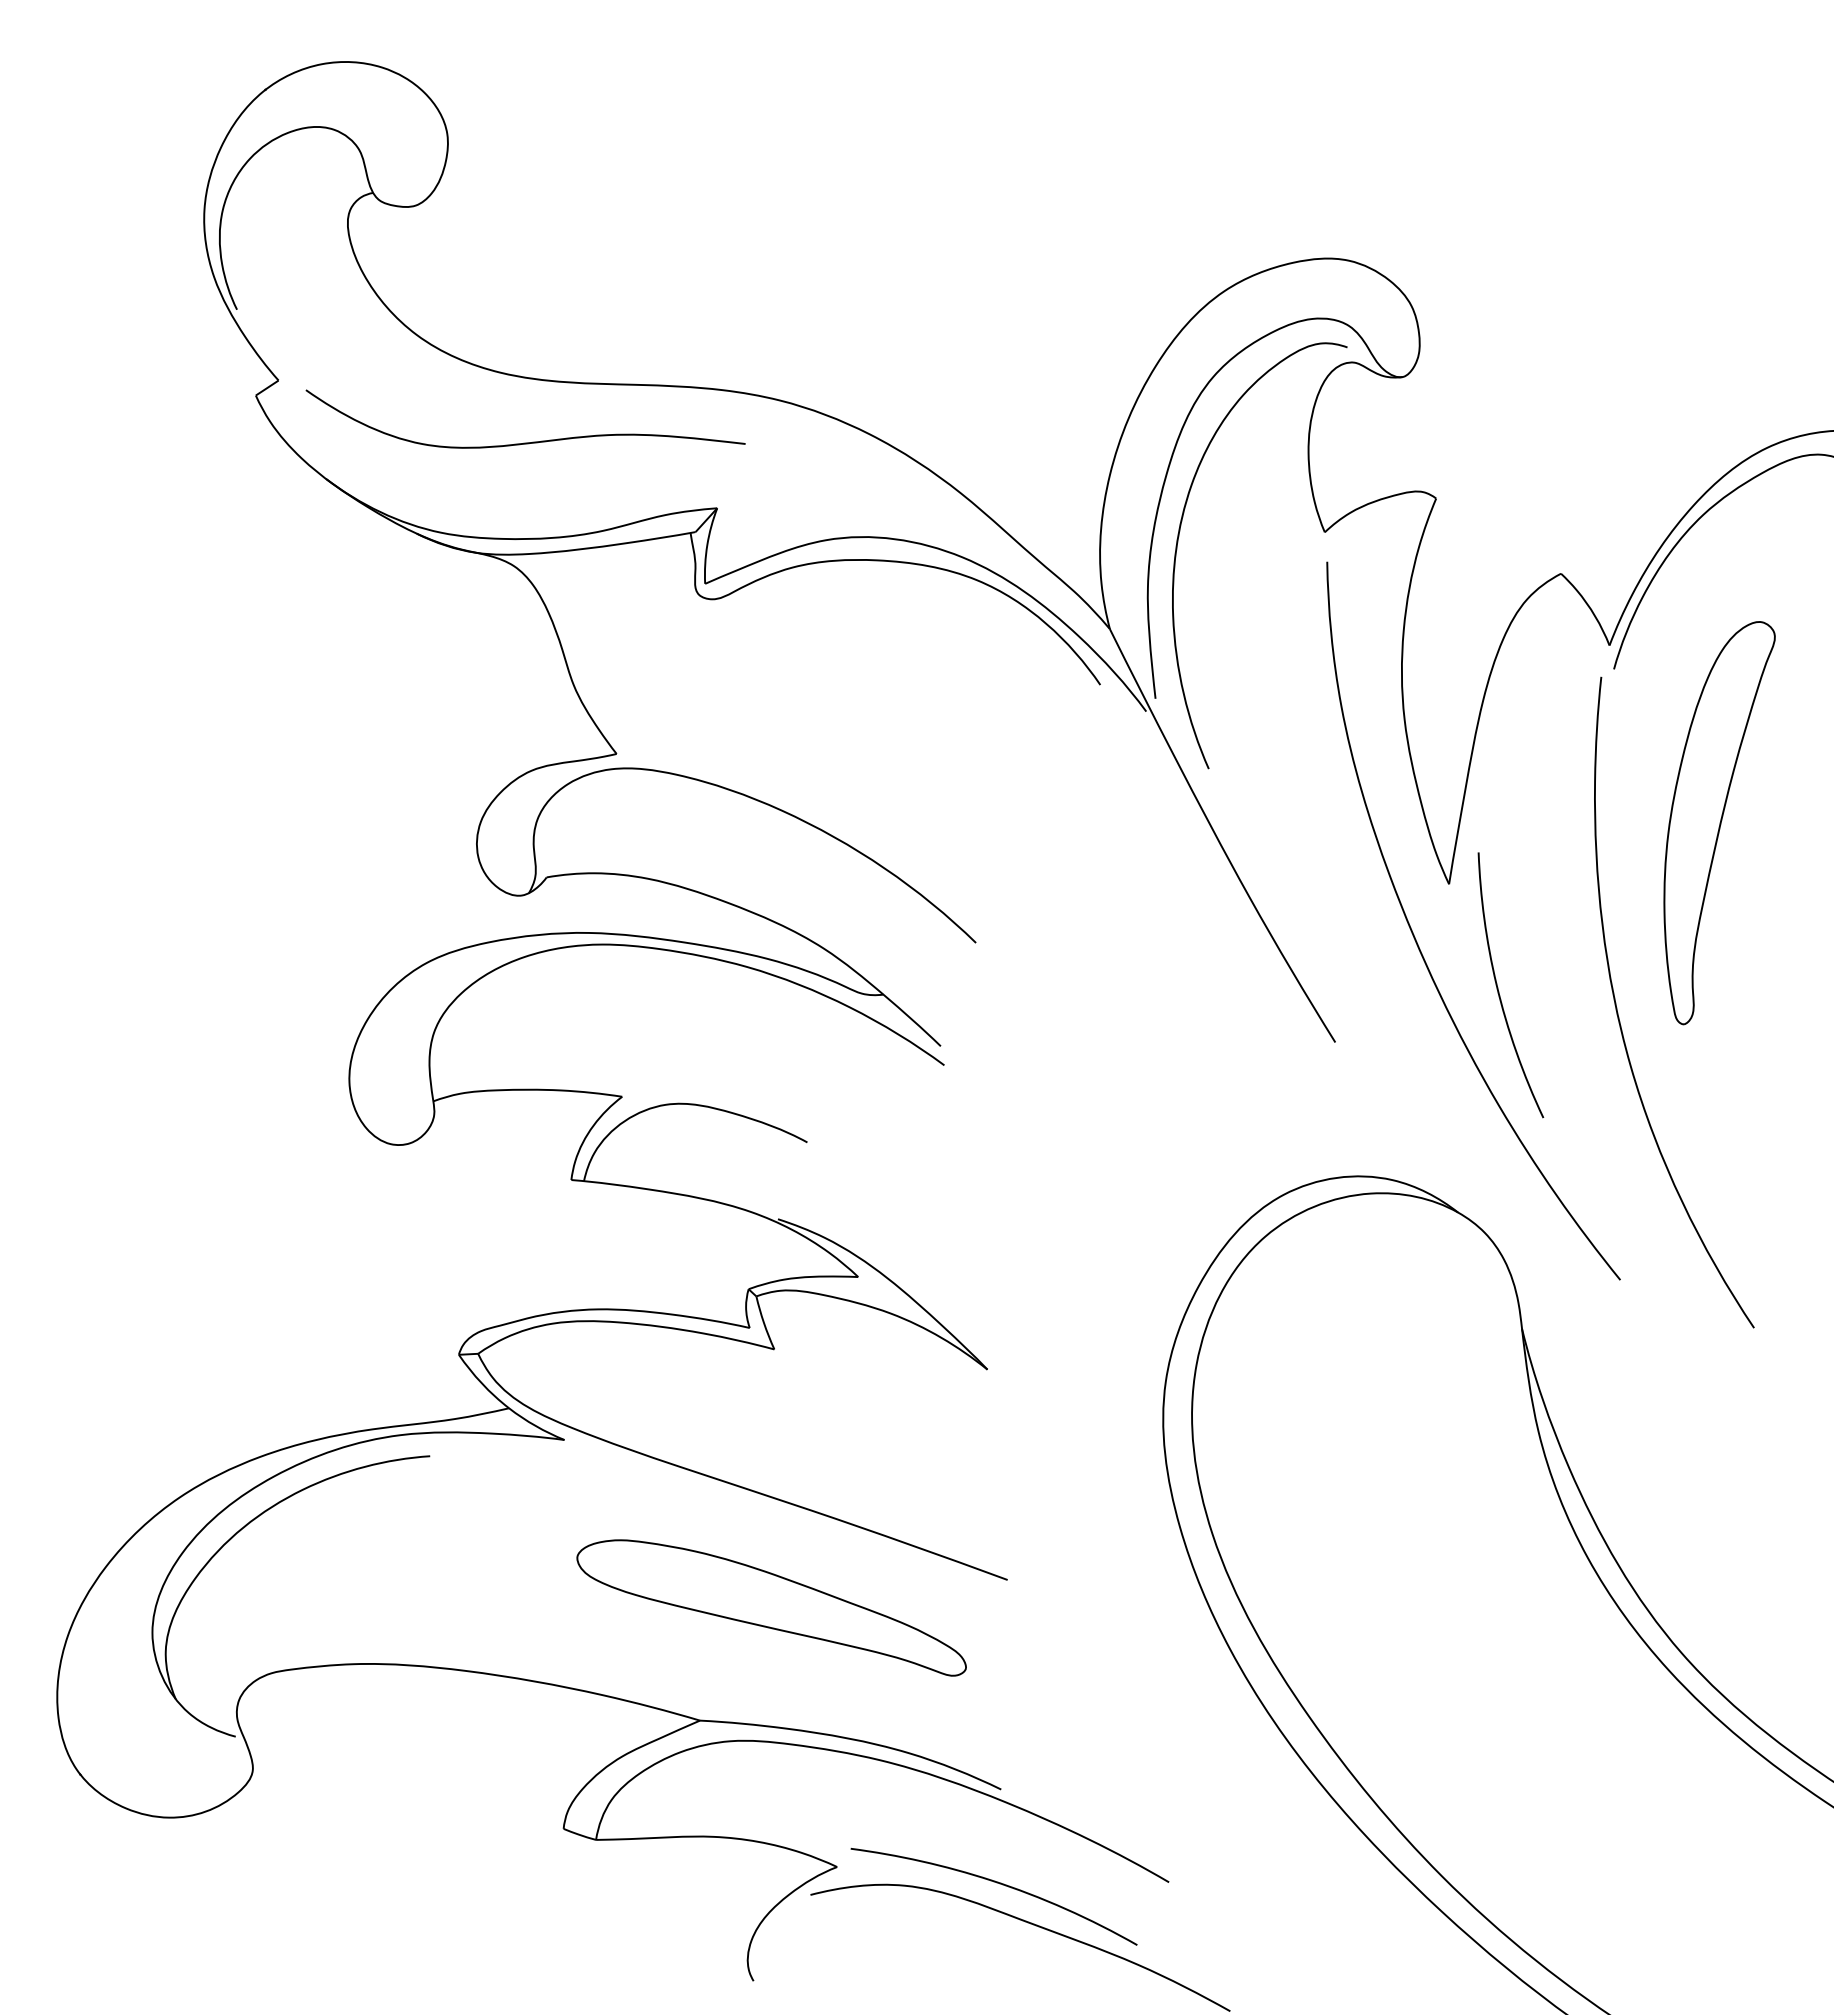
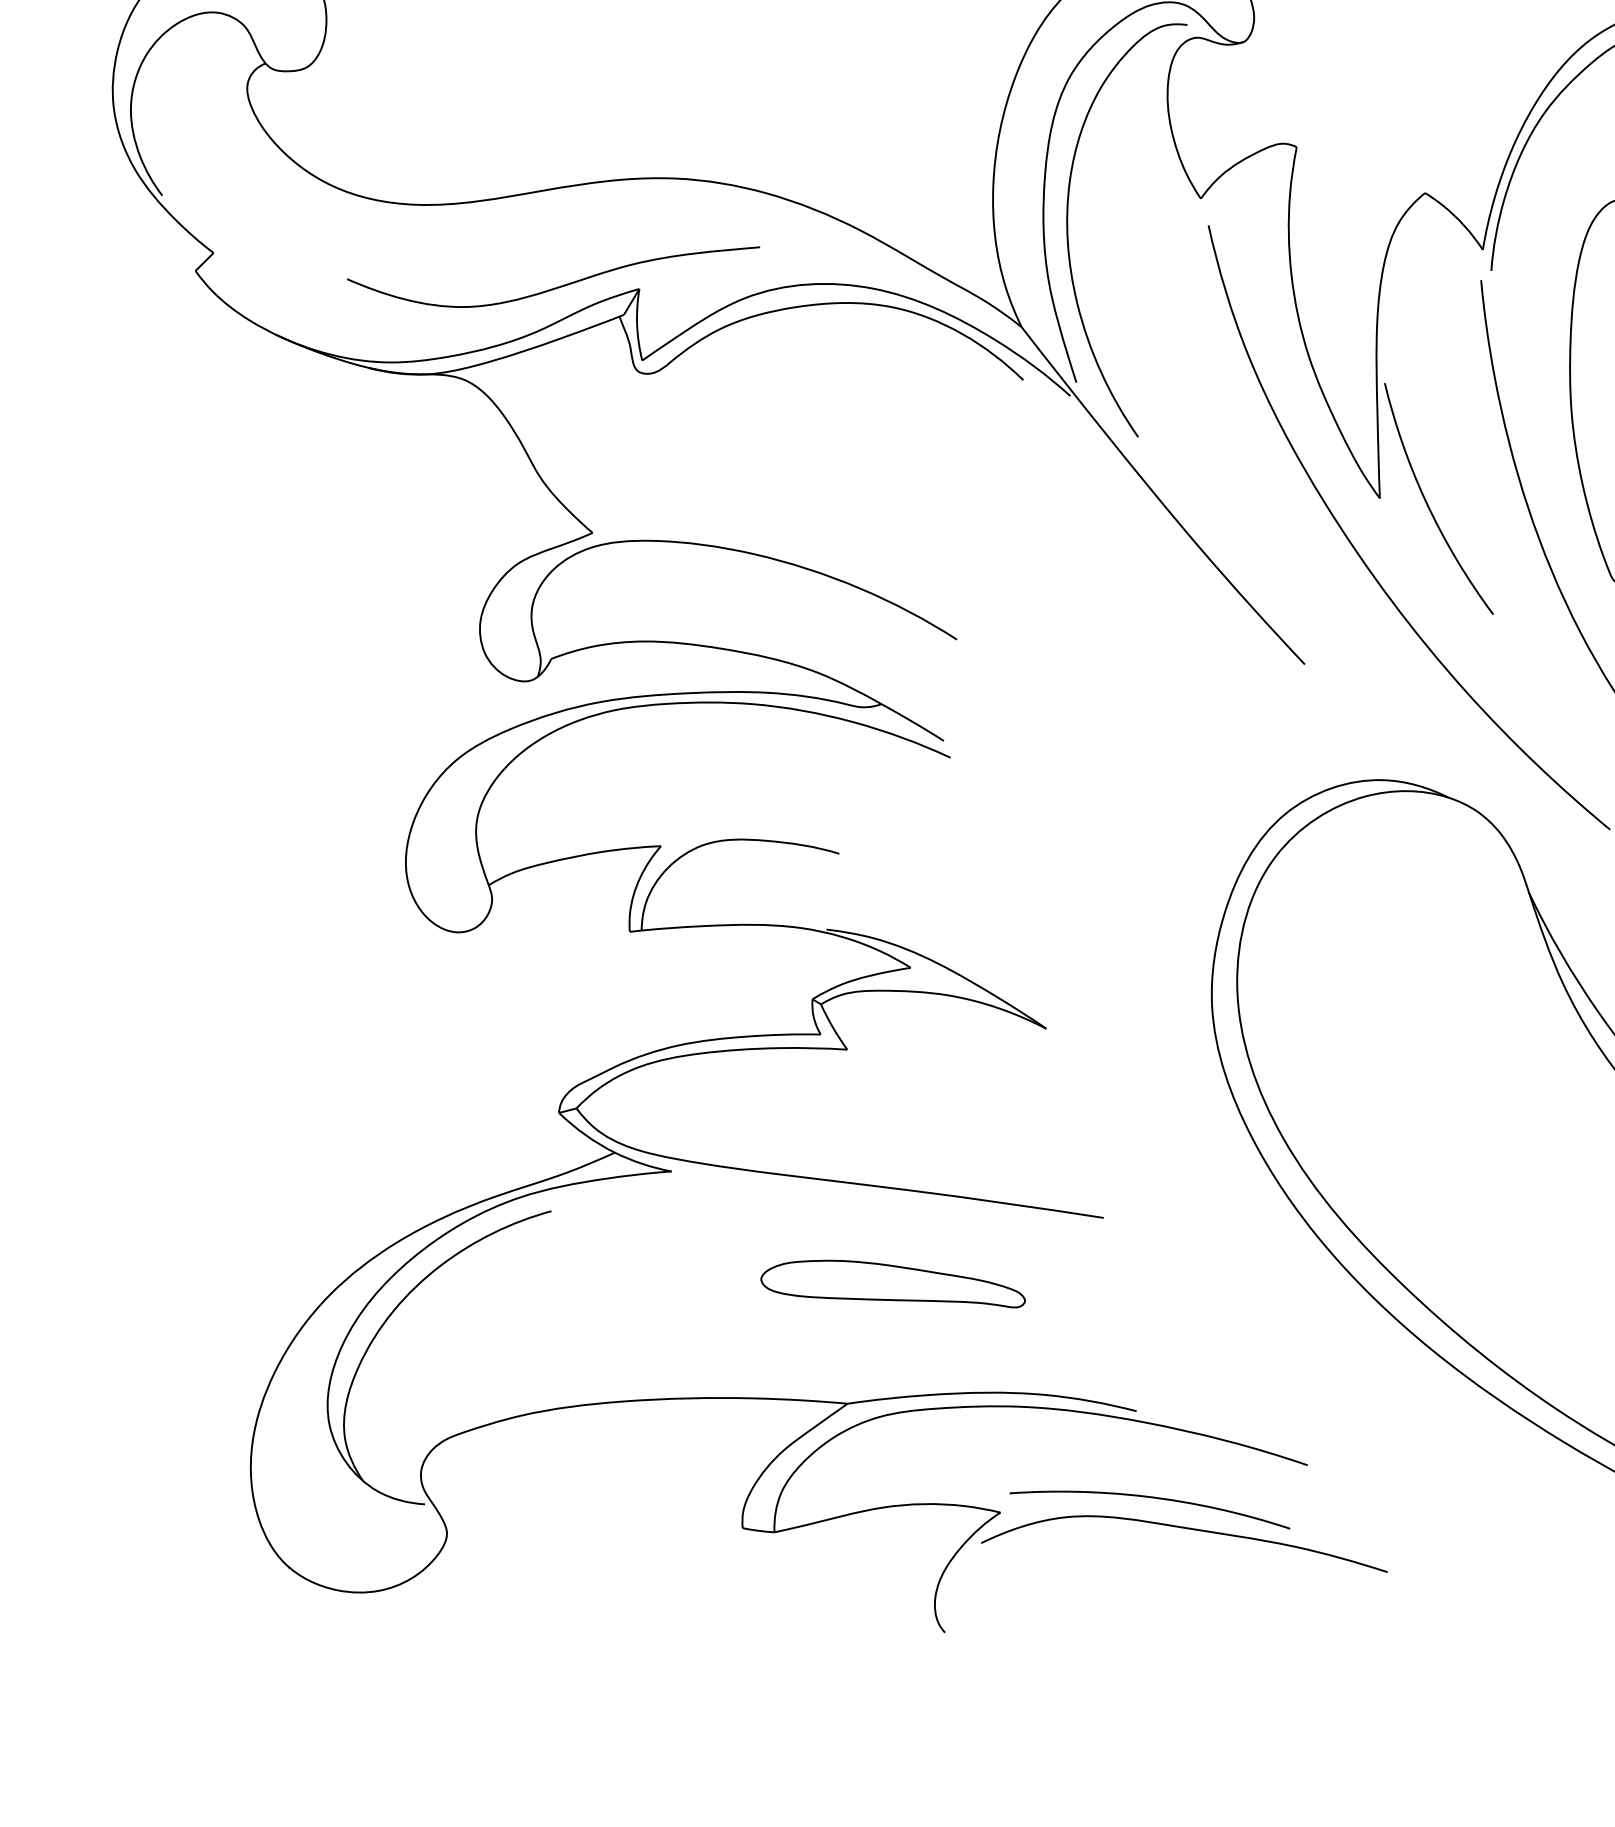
curve: (525, 442) -> (558, 286), moved
curve: (1498, 987) -> (1428, 503), moved
part: (771, 1607) -> (892, 1286), size x0.7

